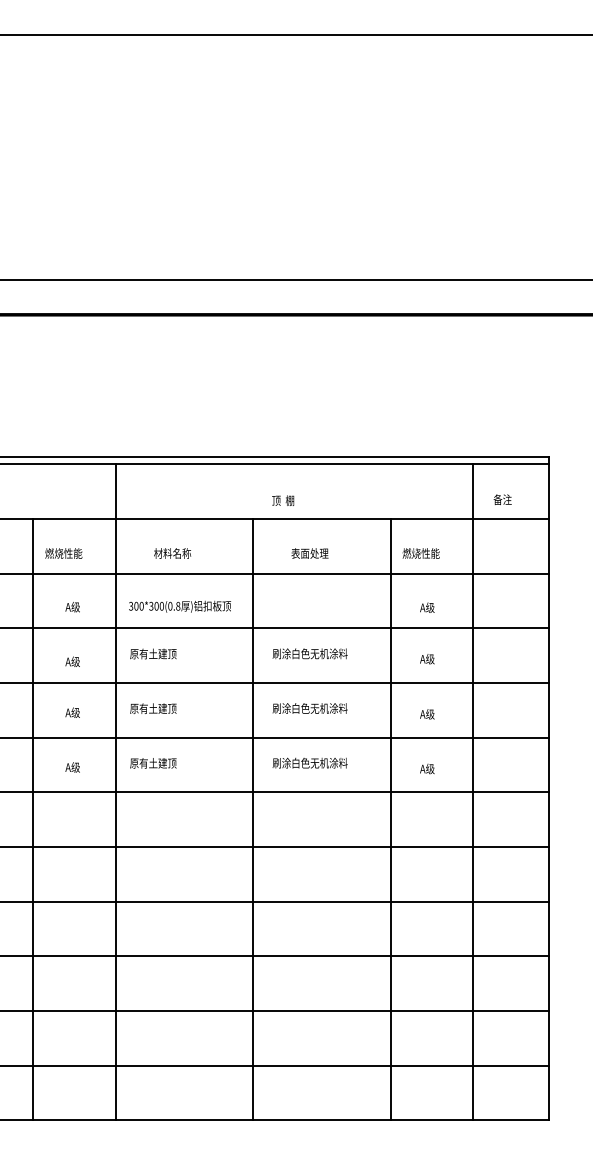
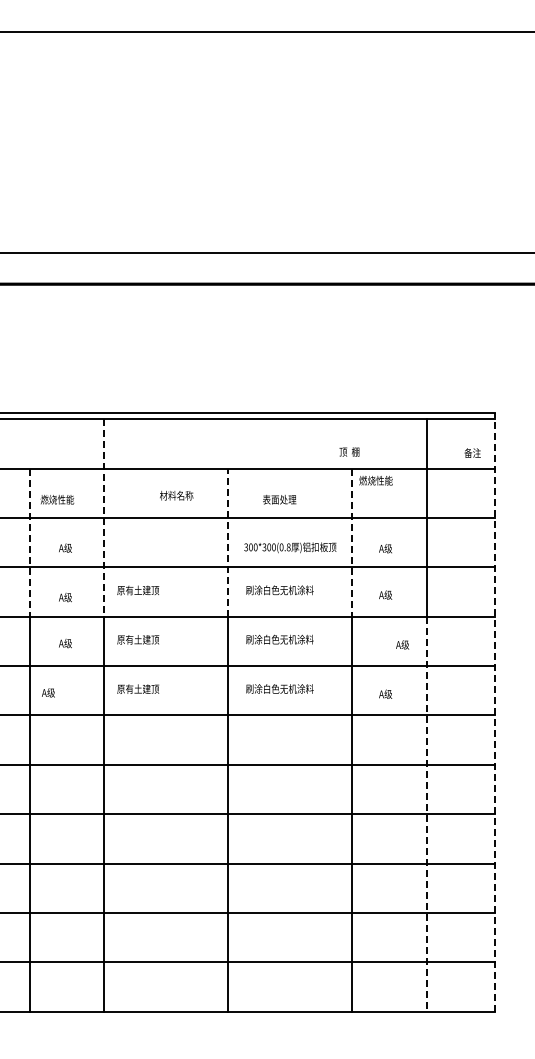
text: (502, 498) -> (472, 452), moved
text: (283, 500) -> (349, 451), moved
text: (172, 553) -> (176, 495), moved
text: (420, 553) -> (375, 480), moved
line: (115, 574) -> (104, 518), solid -> dashed
line: (253, 600) -> (228, 542), solid -> dashed
line: (32, 602) -> (29, 543), solid -> dashed
line: (390, 602) -> (352, 543), solid -> dashed
text: (180, 606) -> (290, 547), moved
text: (427, 713) -> (402, 644), moved
text: (72, 767) -> (48, 692), moved
line: (549, 788) -> (495, 711), solid -> dashed
line: (473, 902) -> (427, 814), solid -> dashed

